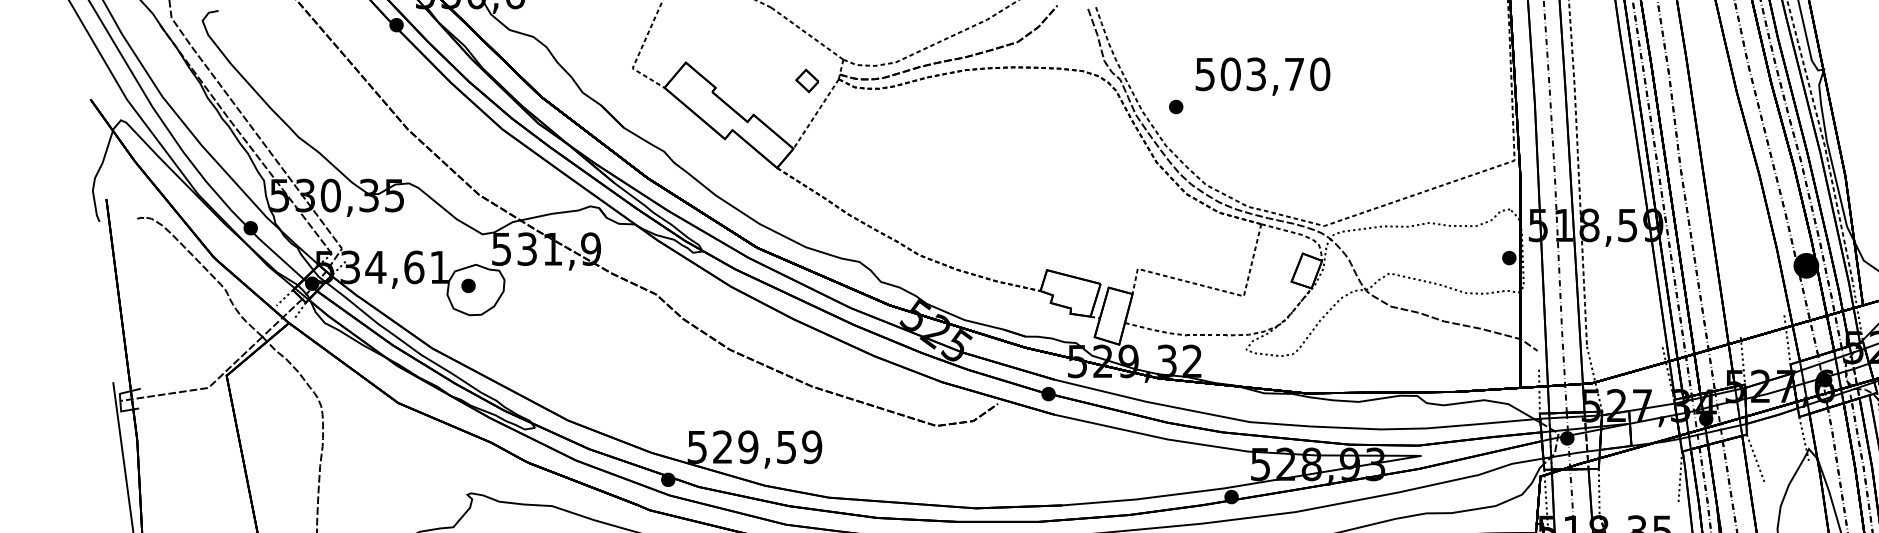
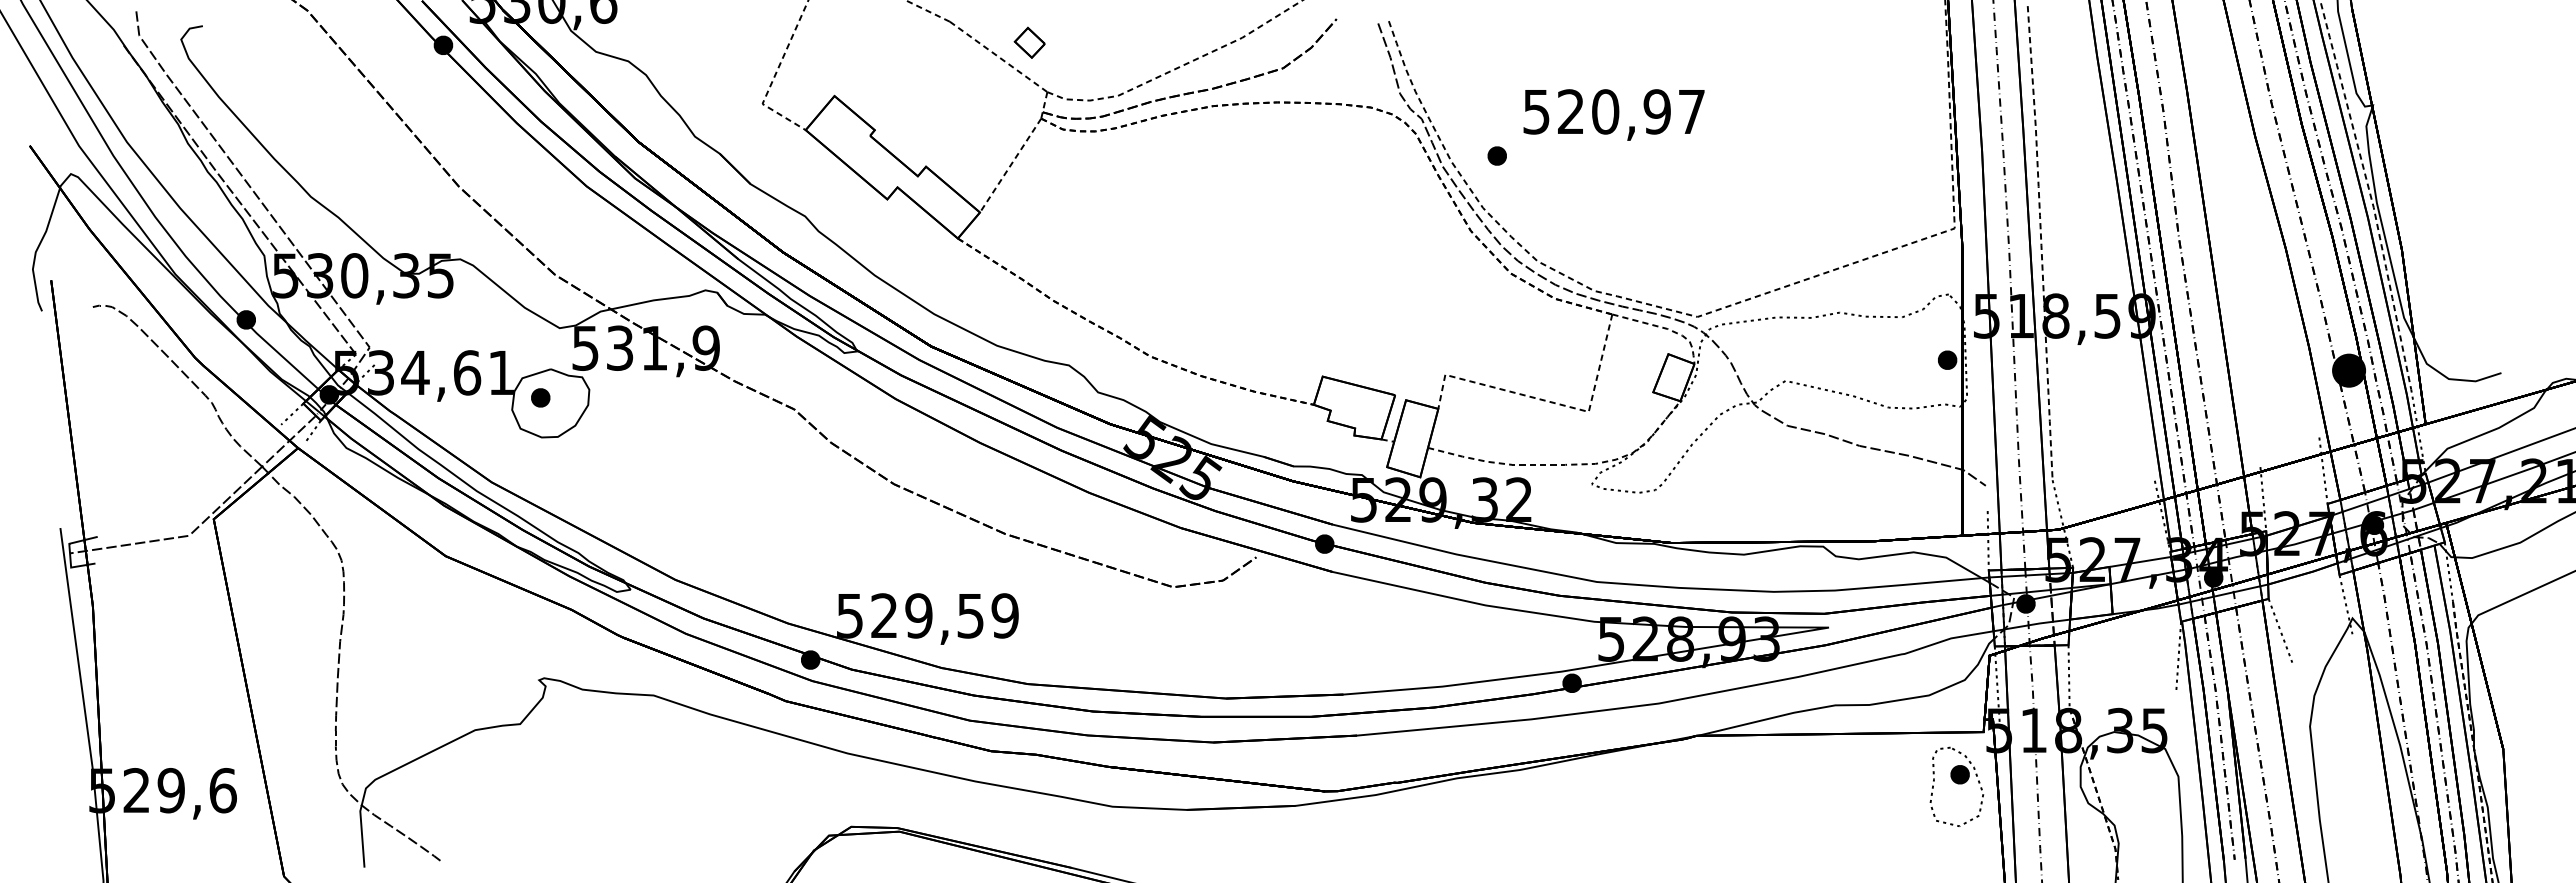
text: (1275, 74) -> (1631, 111), 503,70 -> 520,97
part: (807, 80) -> (1029, 42), moved

